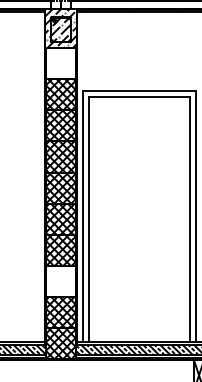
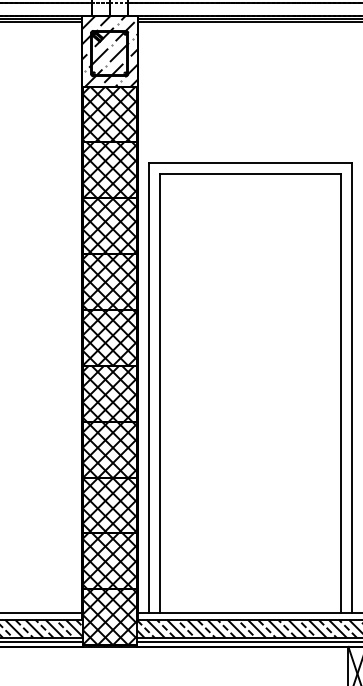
hatch: (60, 63) -> (108, 114), added
hatch: (60, 281) -> (108, 505), added

